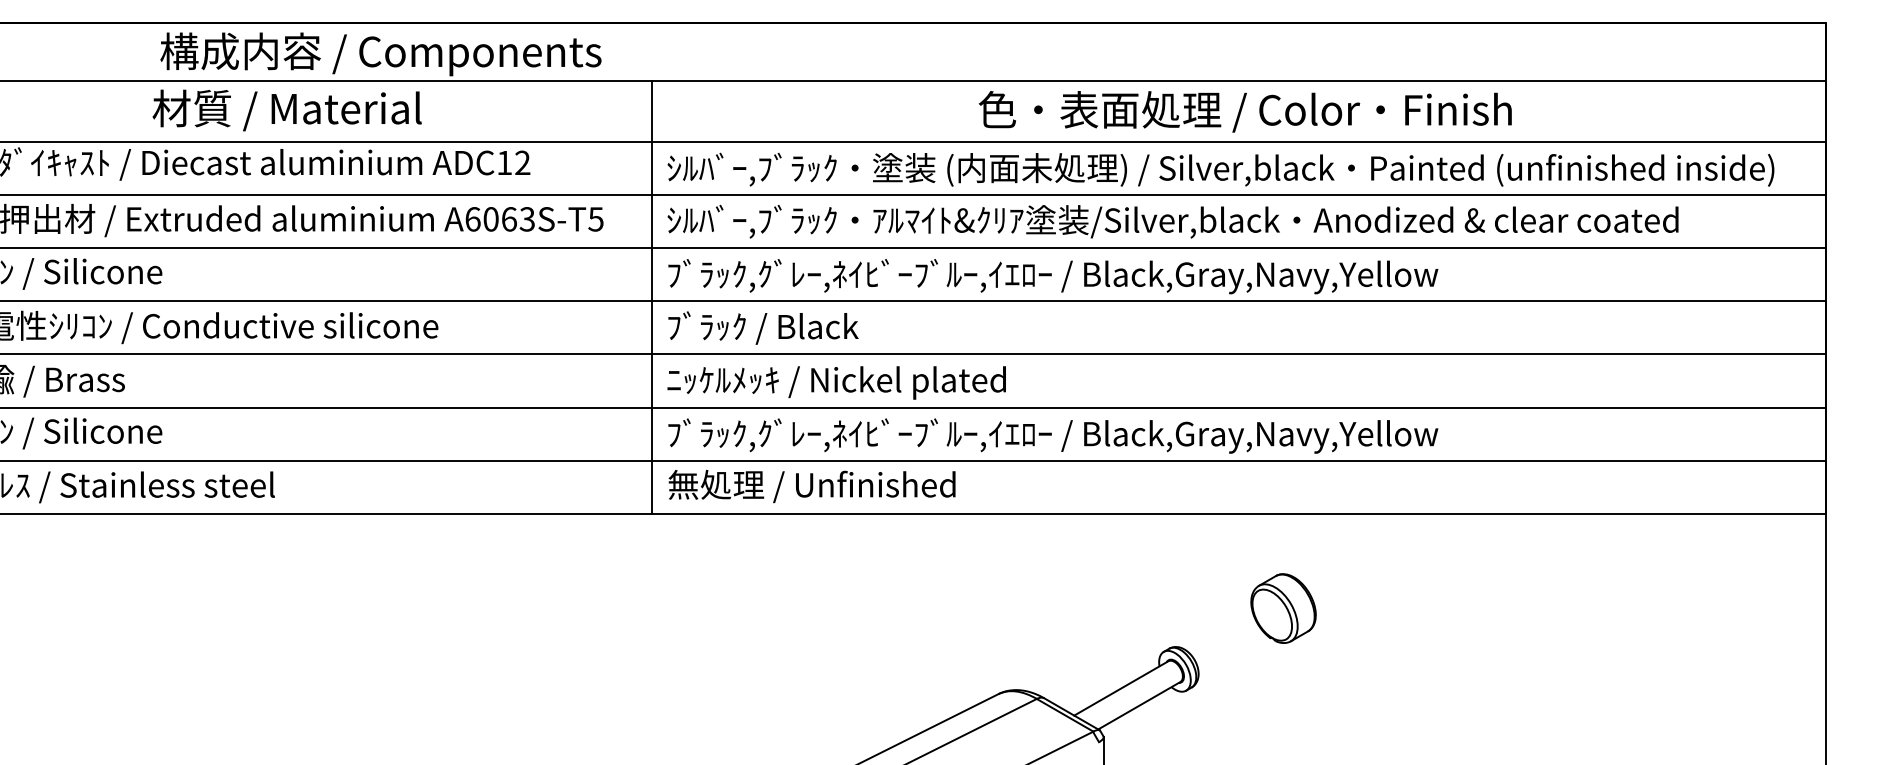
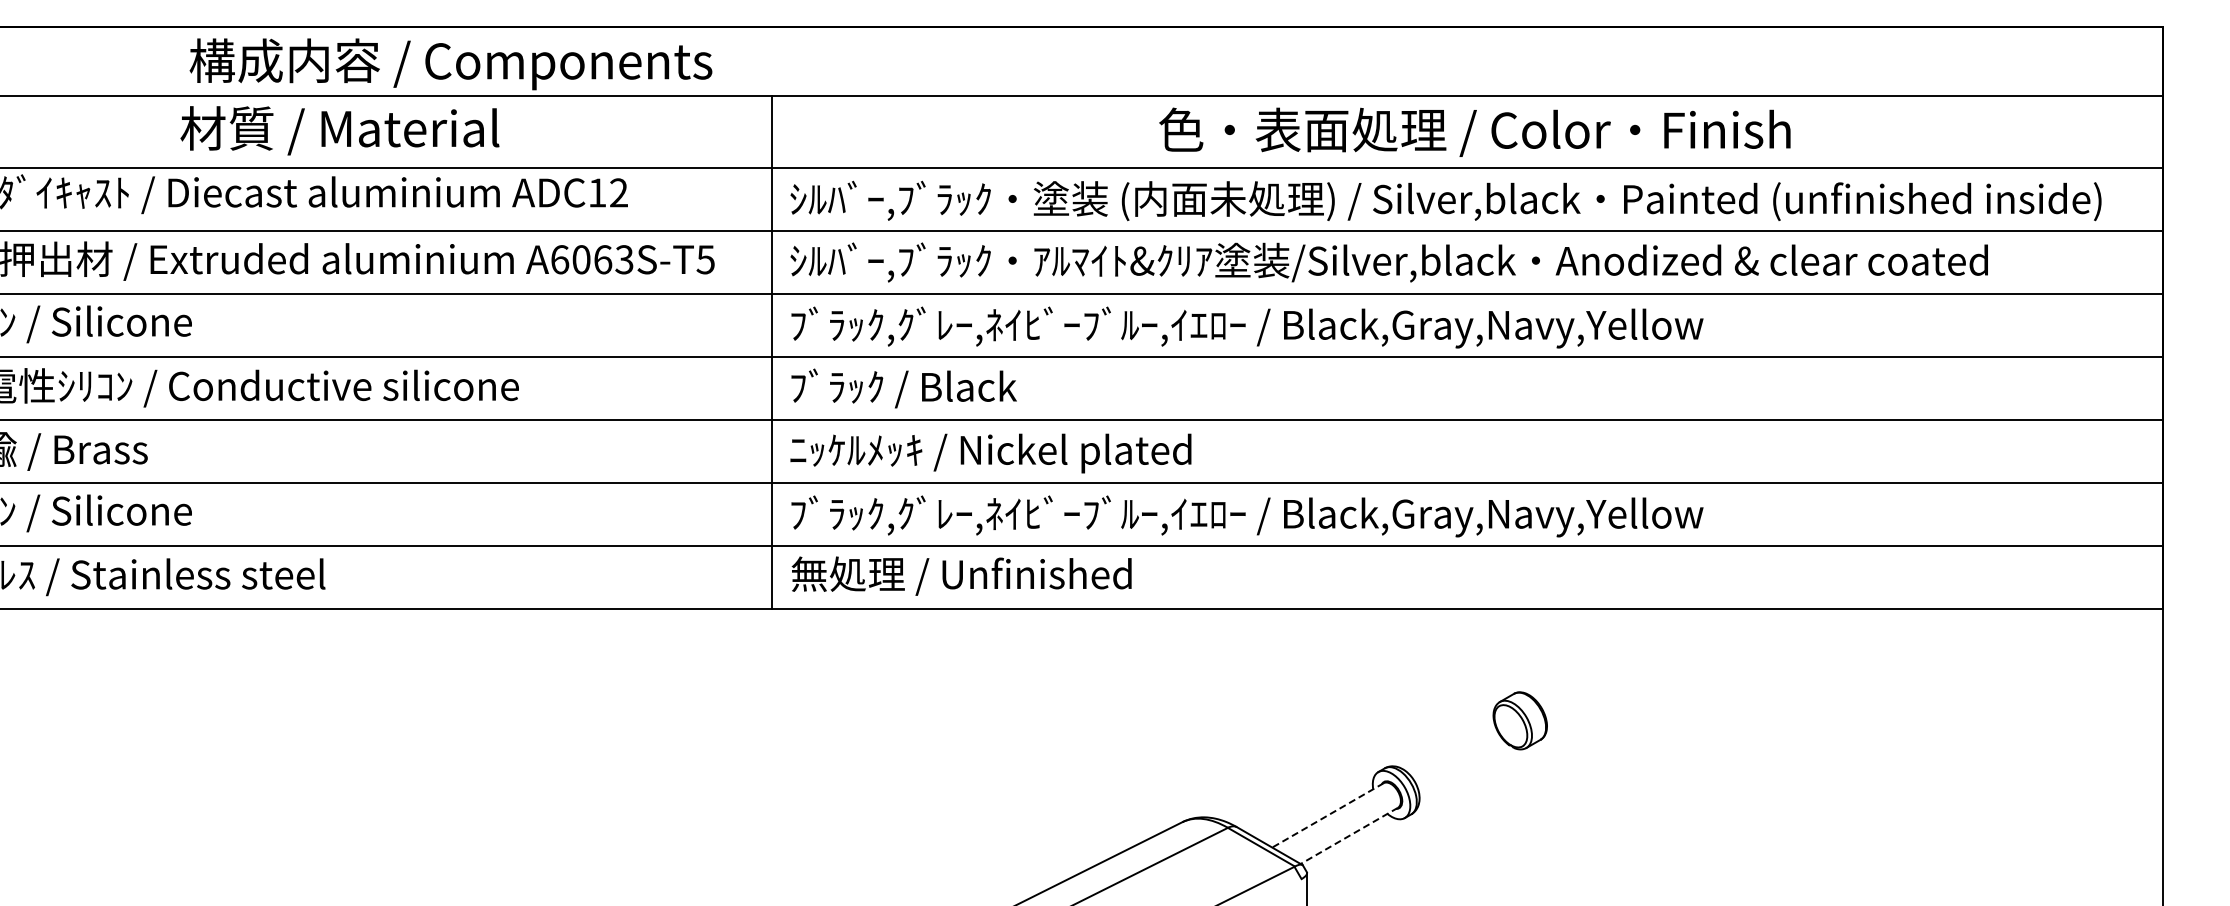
part: (1283, 608) -> (1520, 720), size x0.7
line: (1120, 688) -> (1327, 815), solid -> dashed
line: (1138, 706) -> (1348, 836), solid -> dashed

